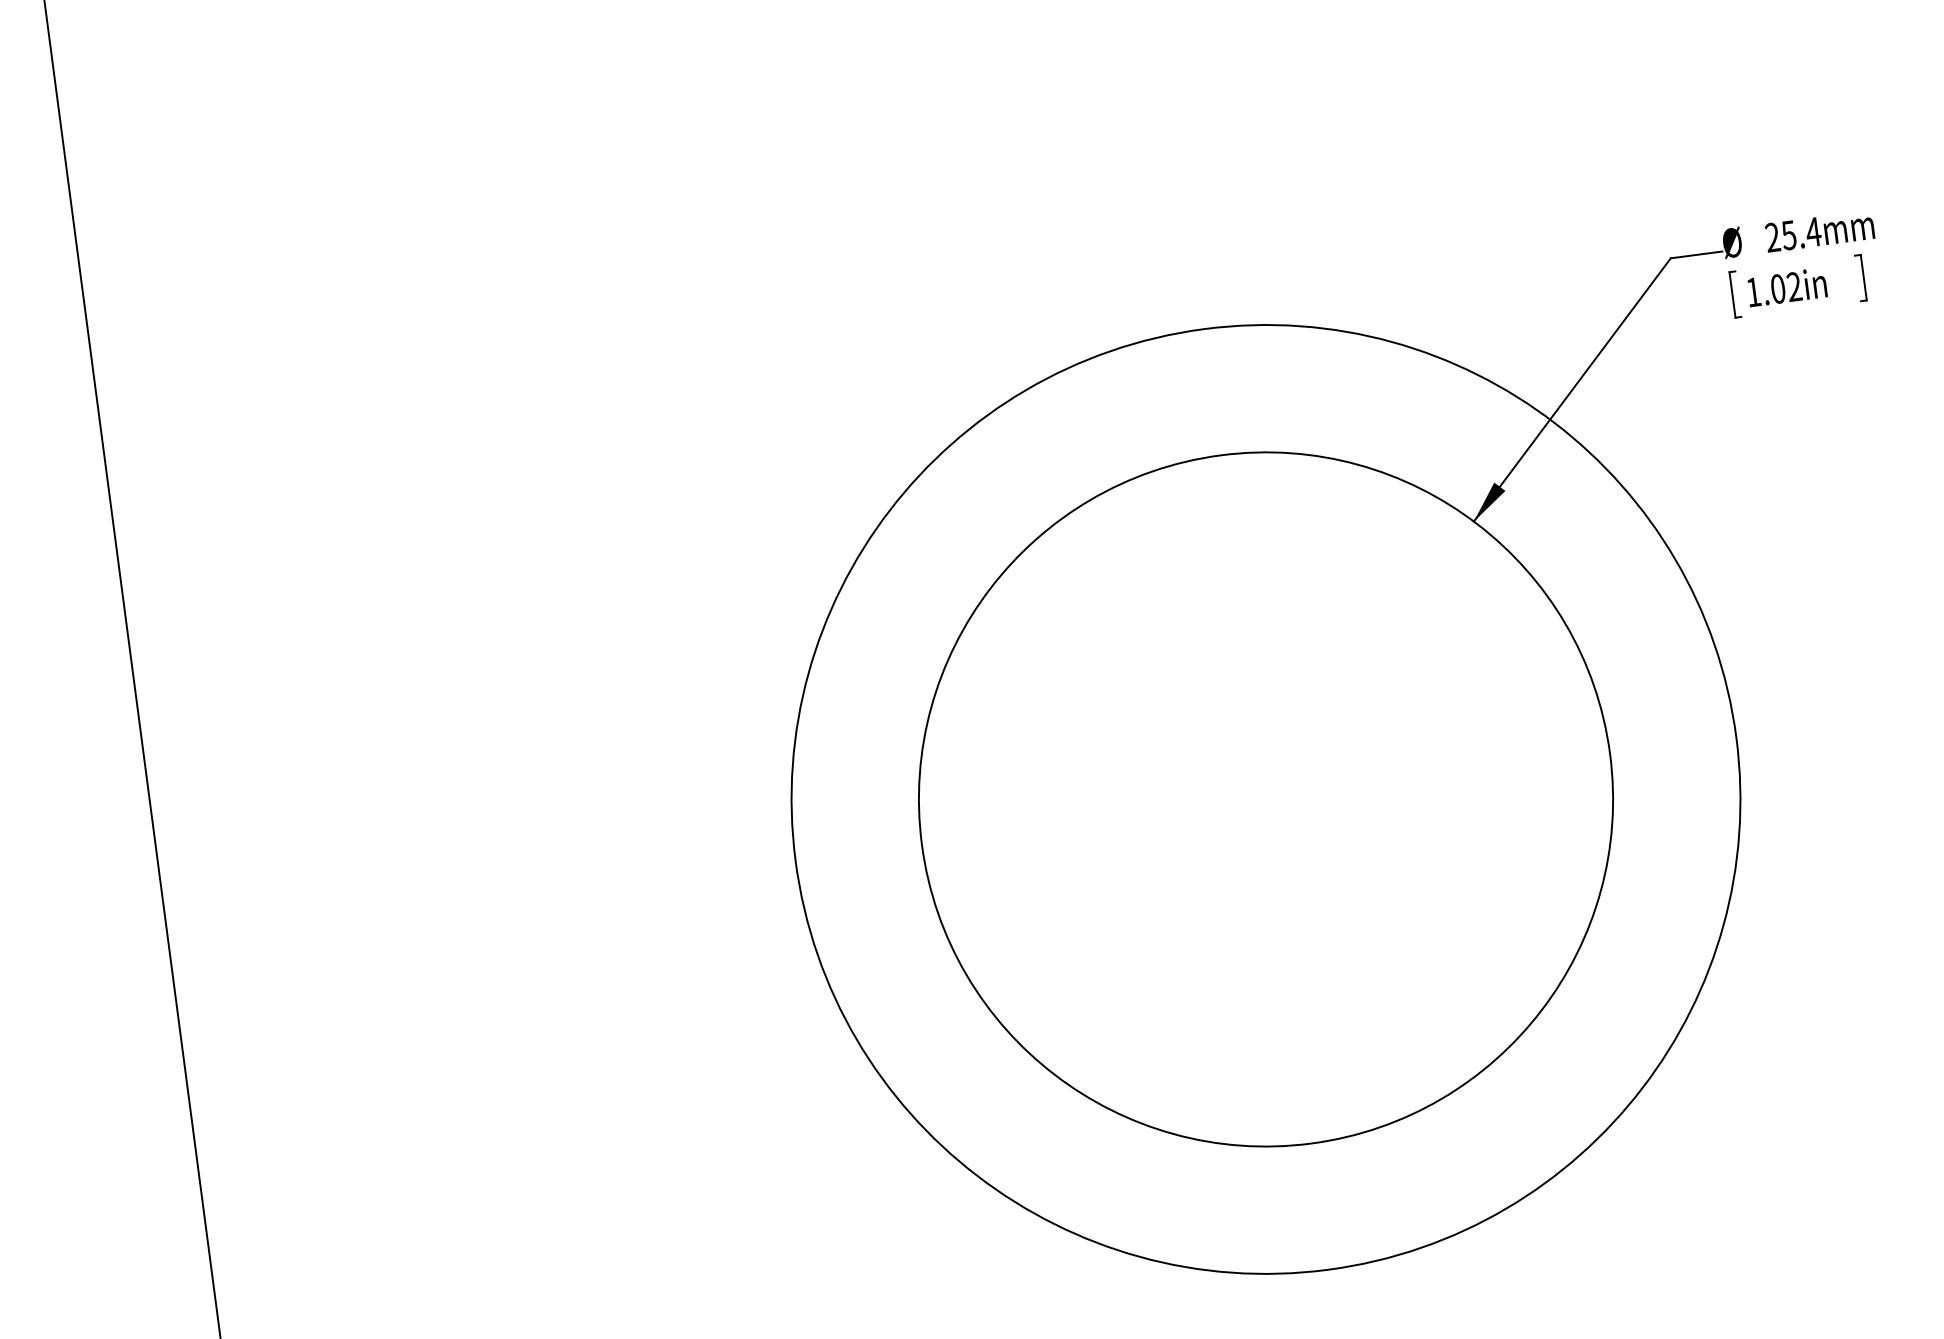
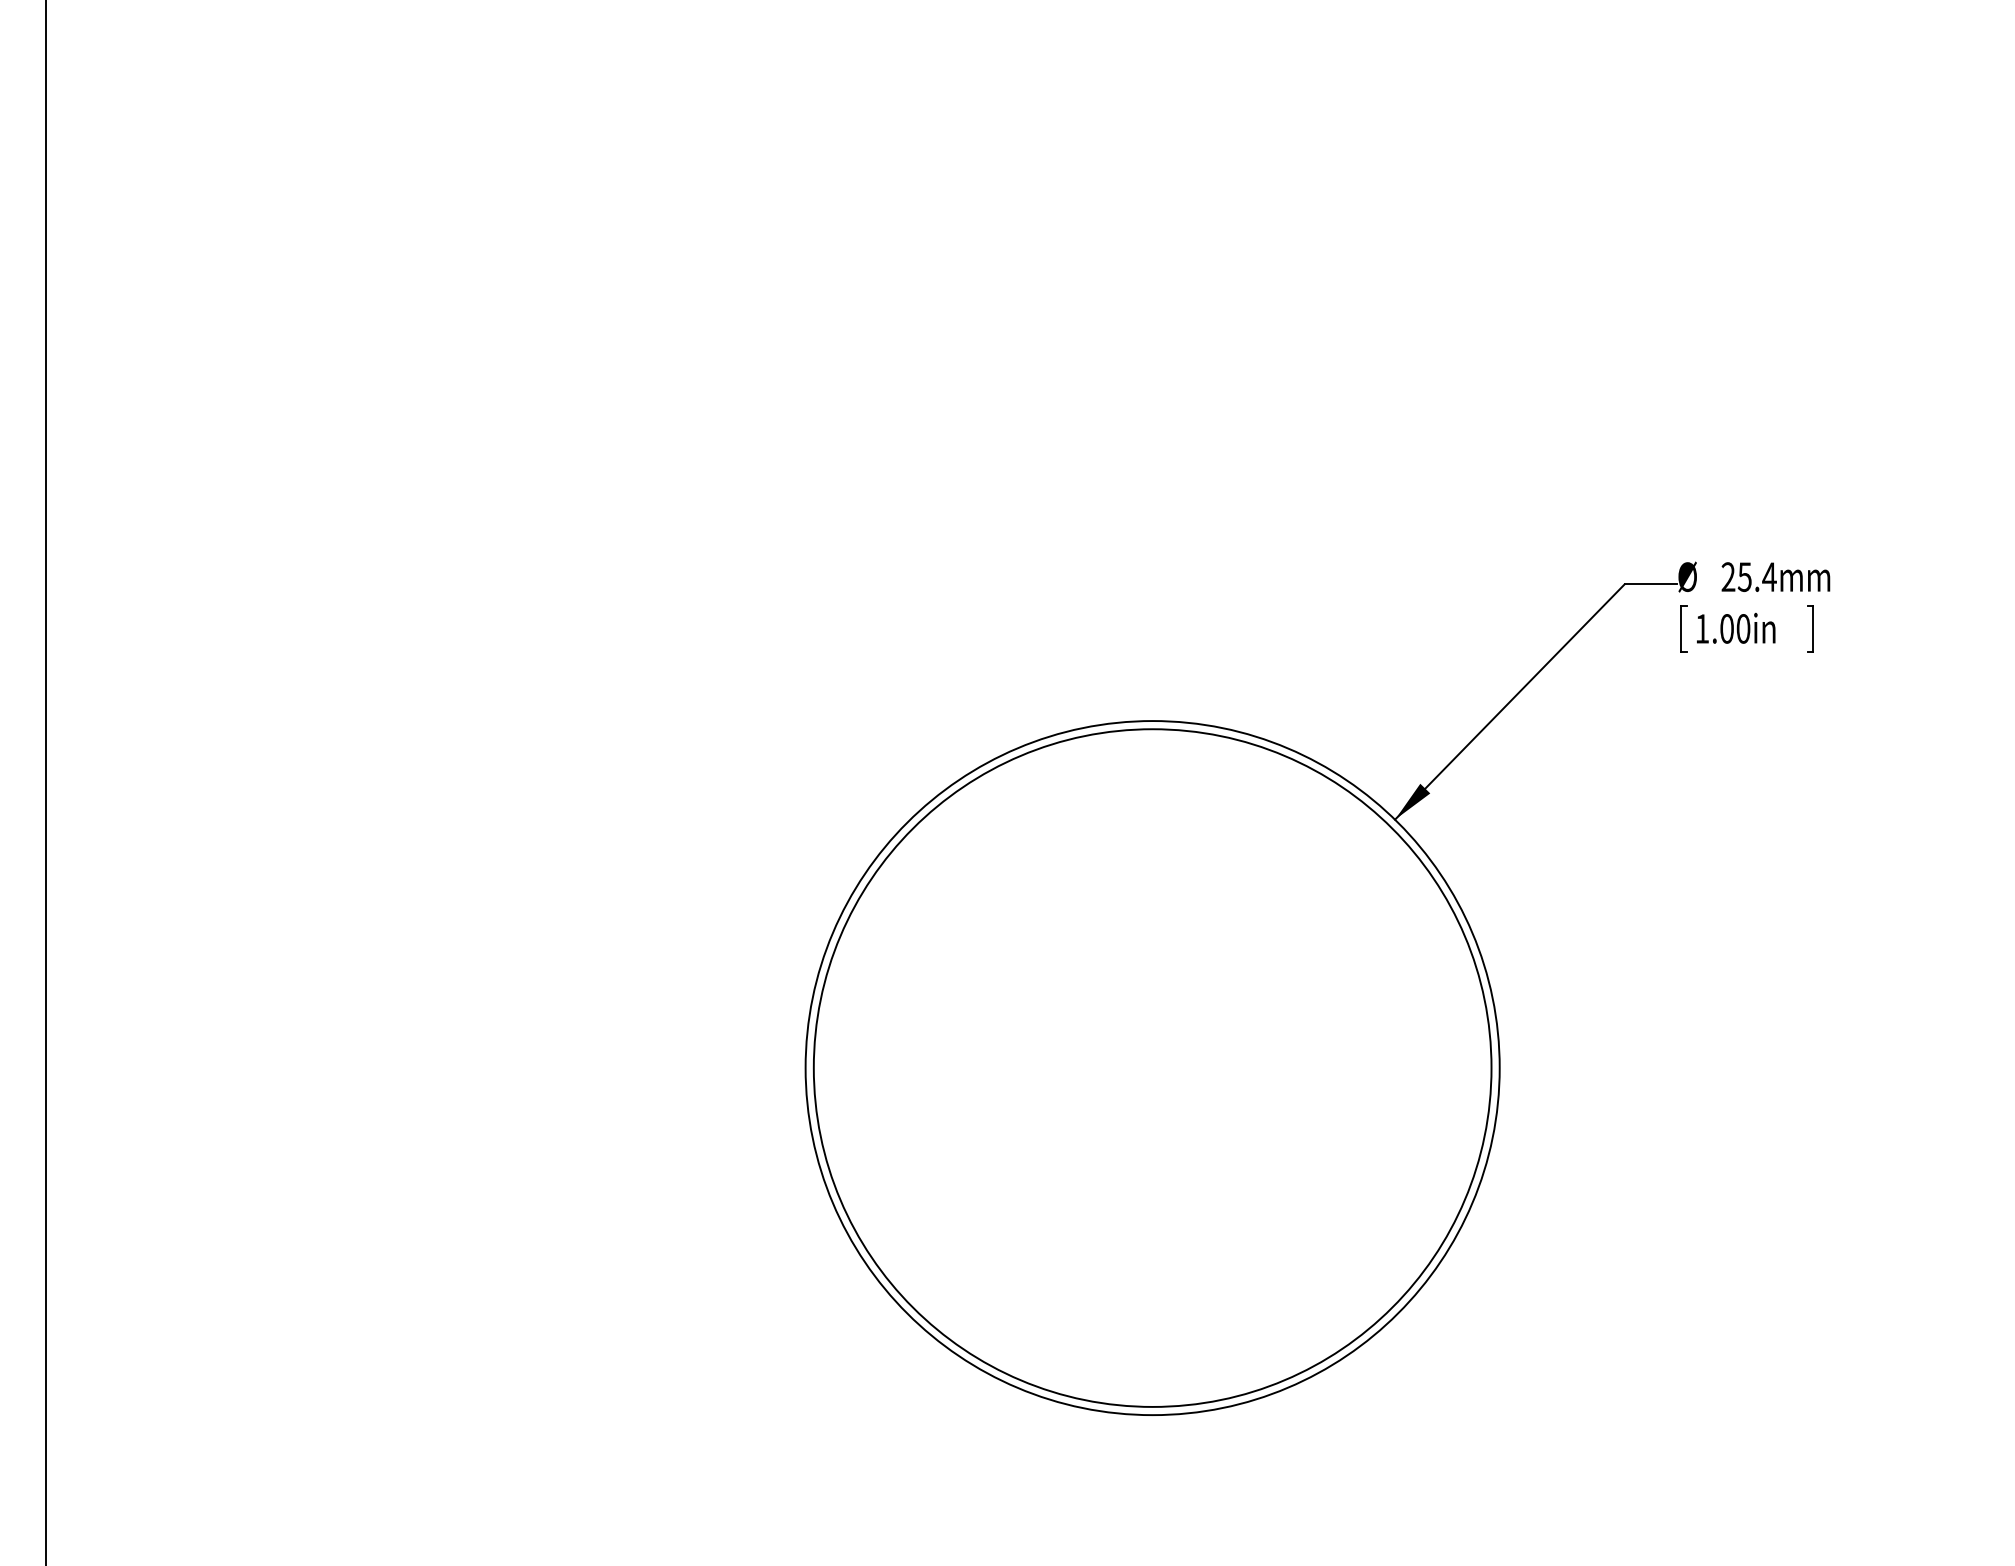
text: (1794, 286) -> (1743, 628), 1.02in -> 1.00in
circle: (1265, 798) -> (1152, 1067), size x0.71

